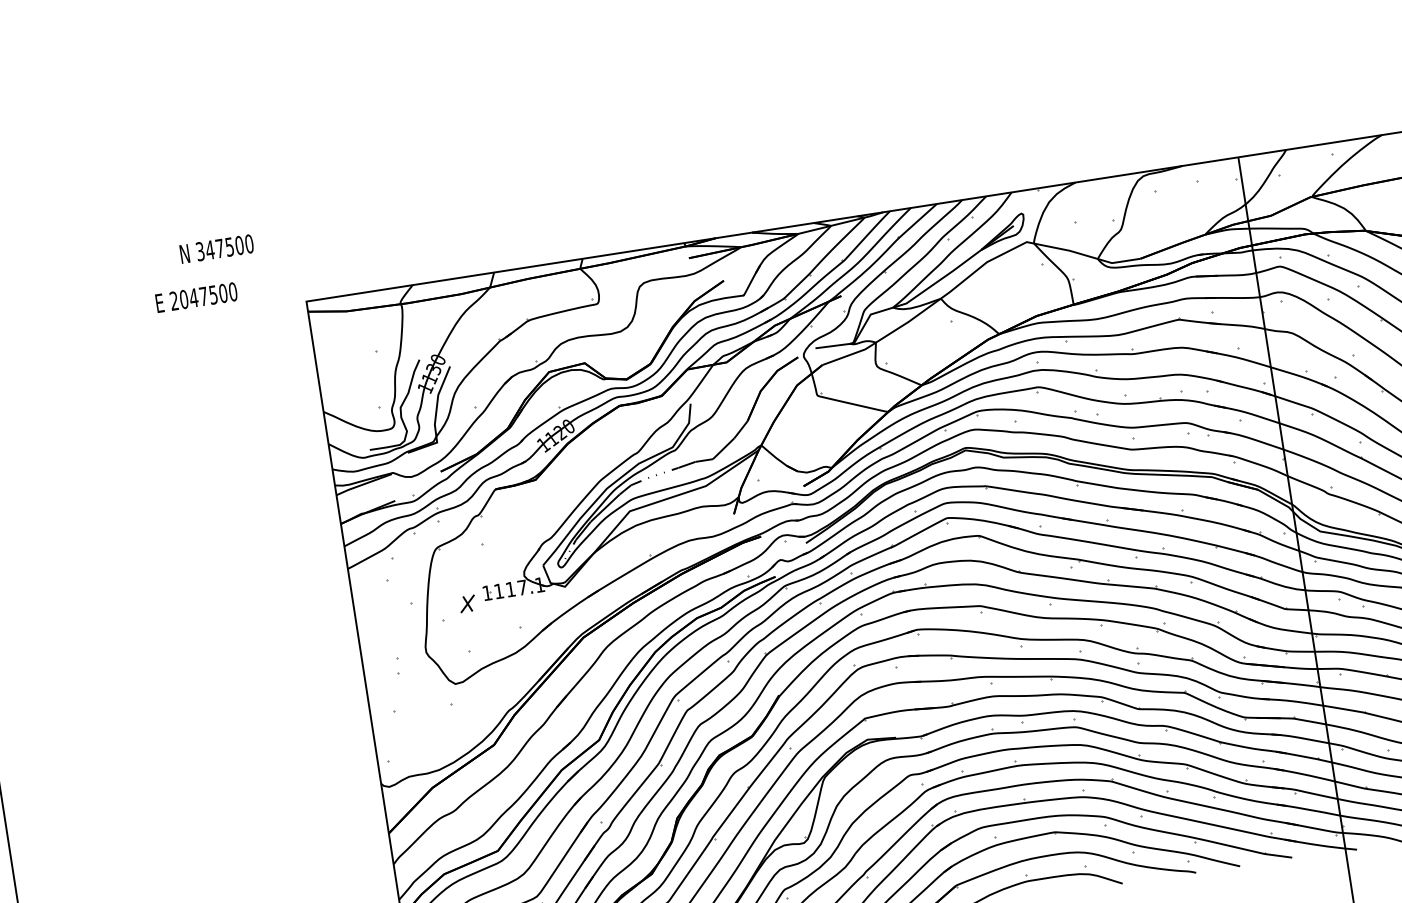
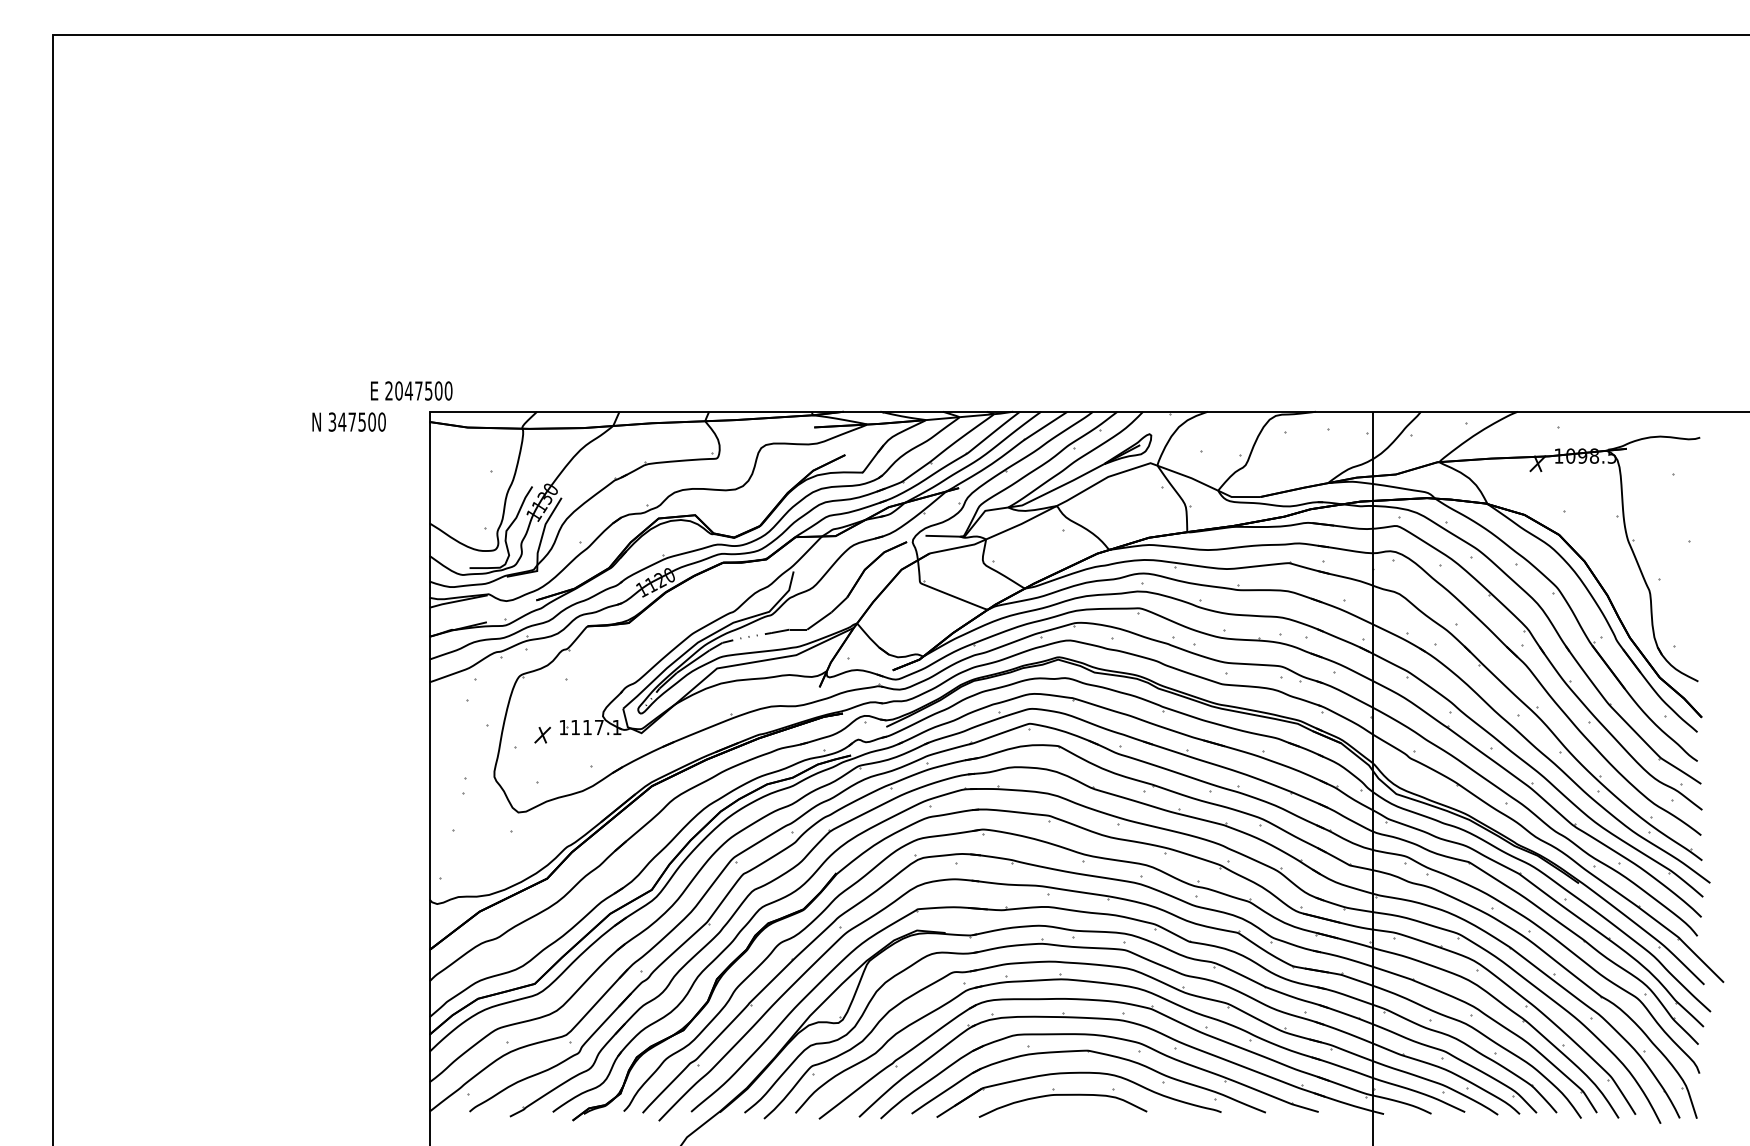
text: (216, 248) -> (348, 421), moved
text: (196, 297) -> (411, 390), moved

